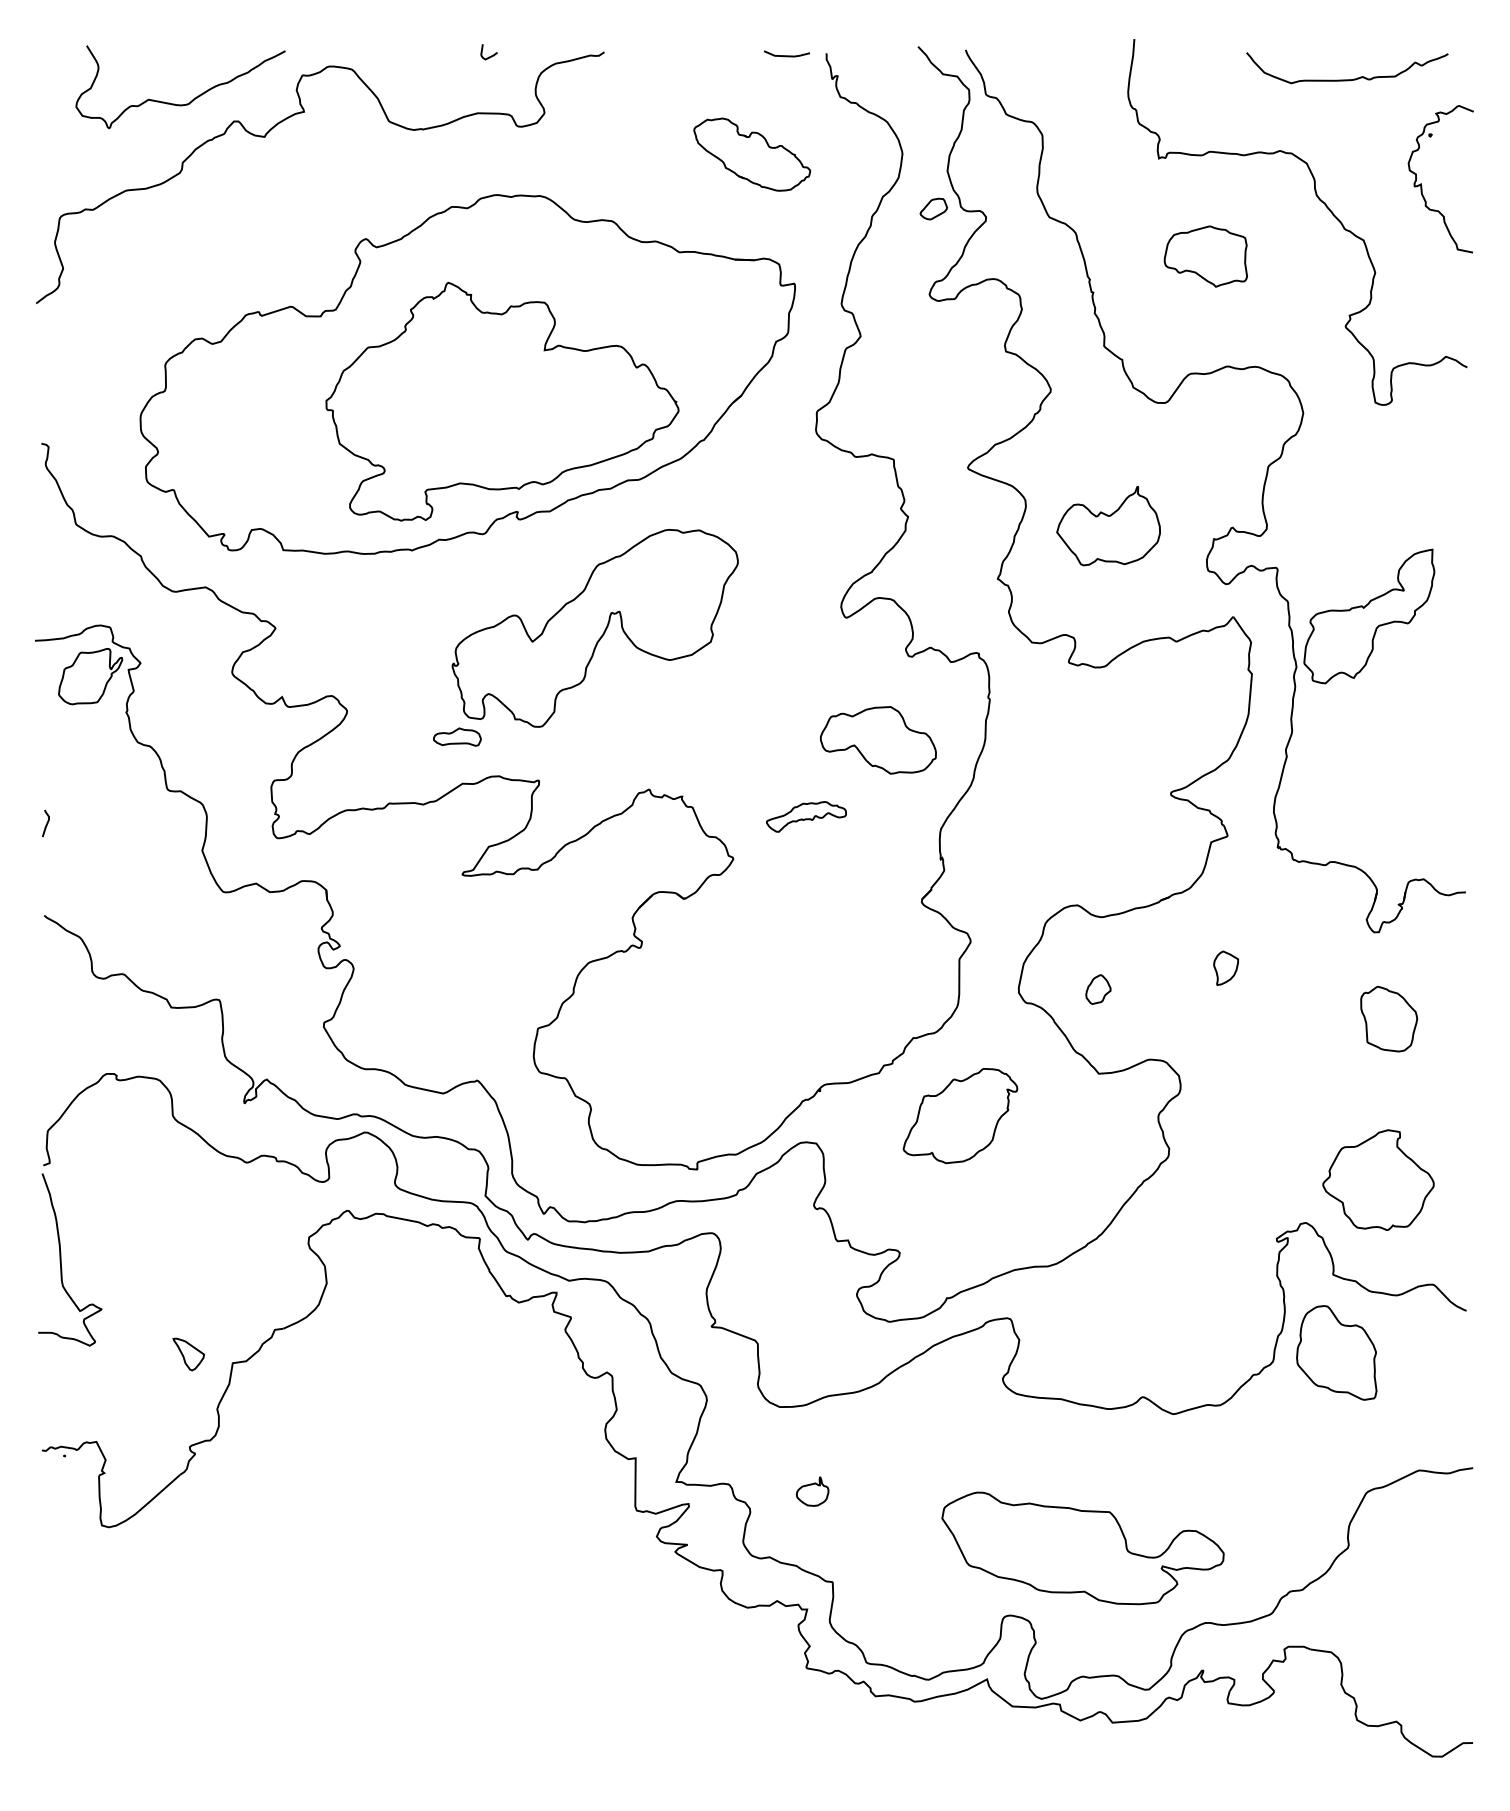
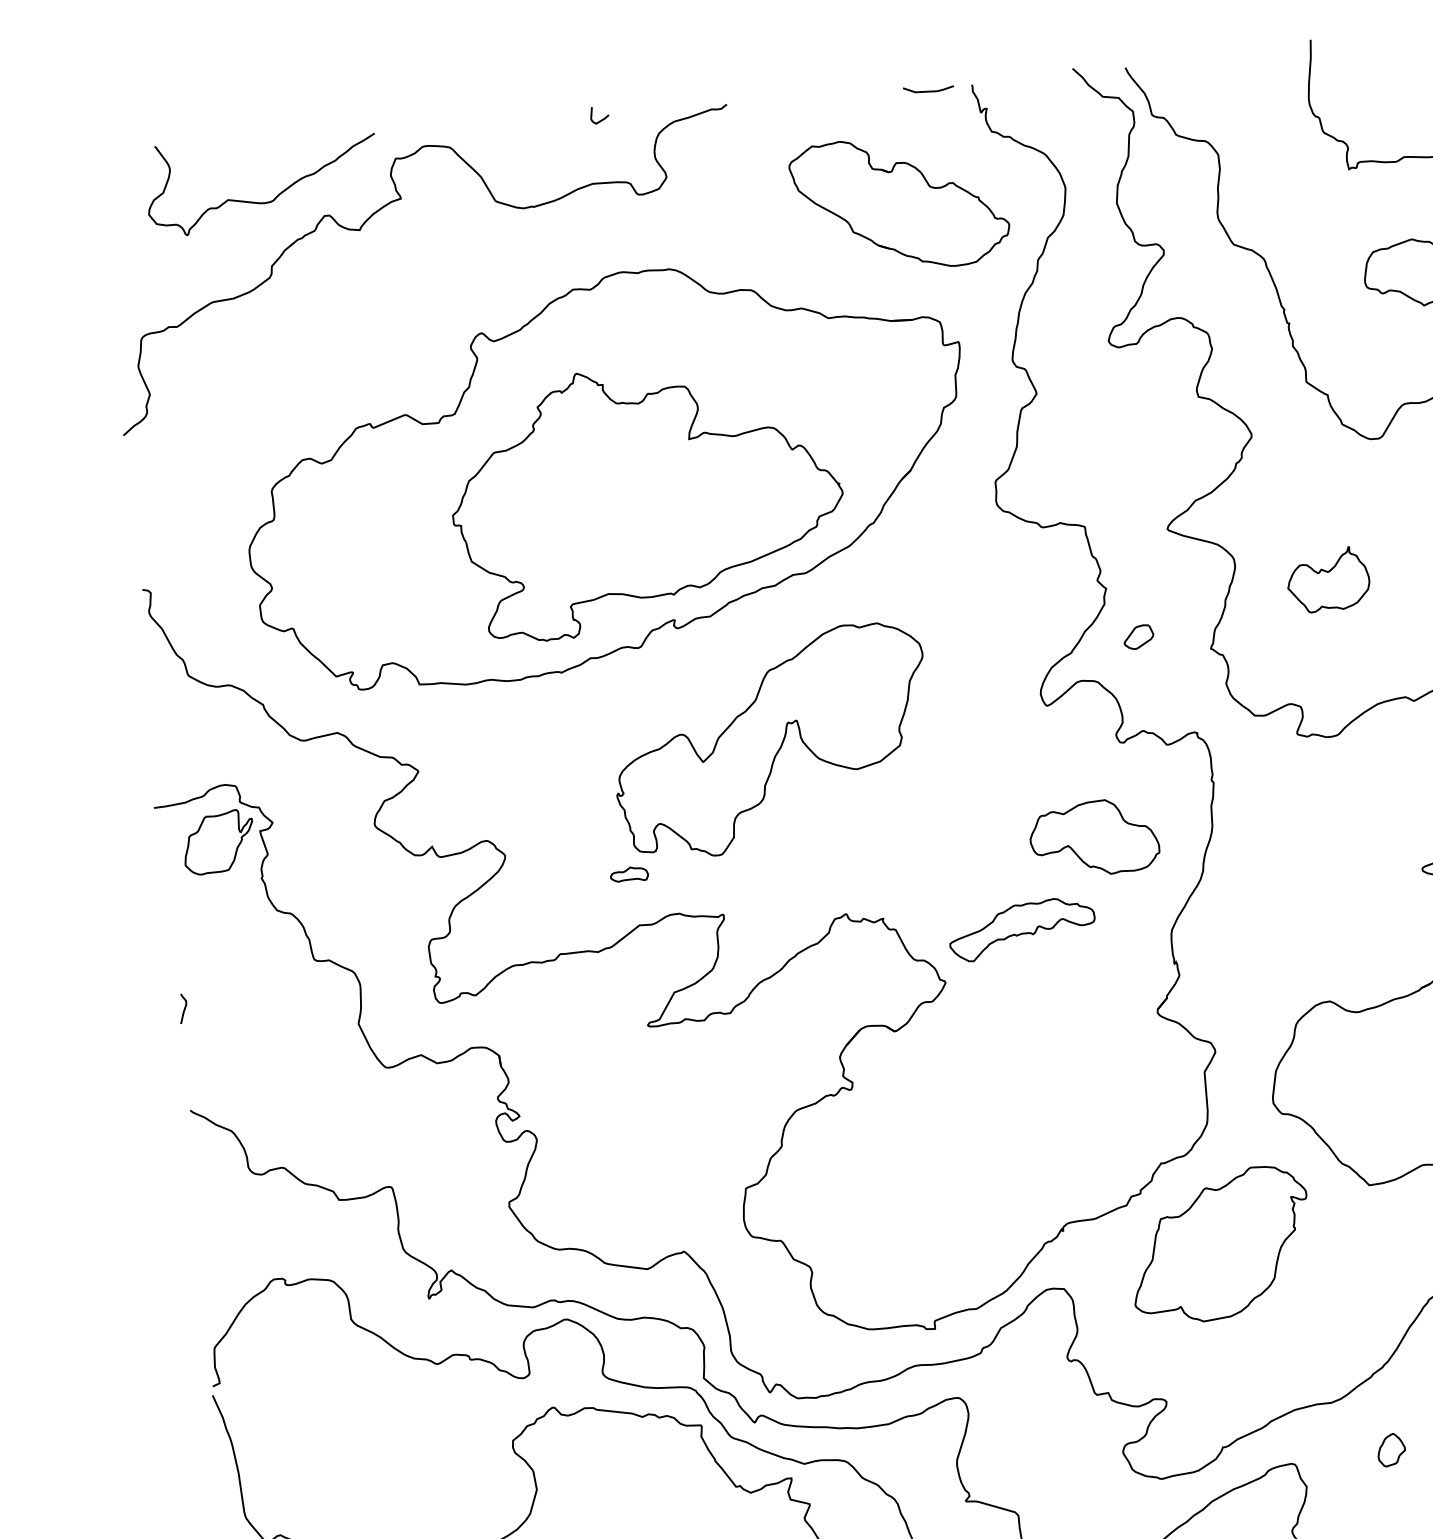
part: (751, 154) -> (898, 203), size x1.67
part: (933, 208) -> (1138, 636), moved
part: (1108, 526) -> (1328, 580), size x0.71
part: (457, 737) -> (629, 874), size x0.71
part: (806, 816) -> (1022, 928), size x1.67
part: (1098, 989) -> (1391, 1449), moved
part: (960, 1115) -> (1220, 1244), size x1.43

